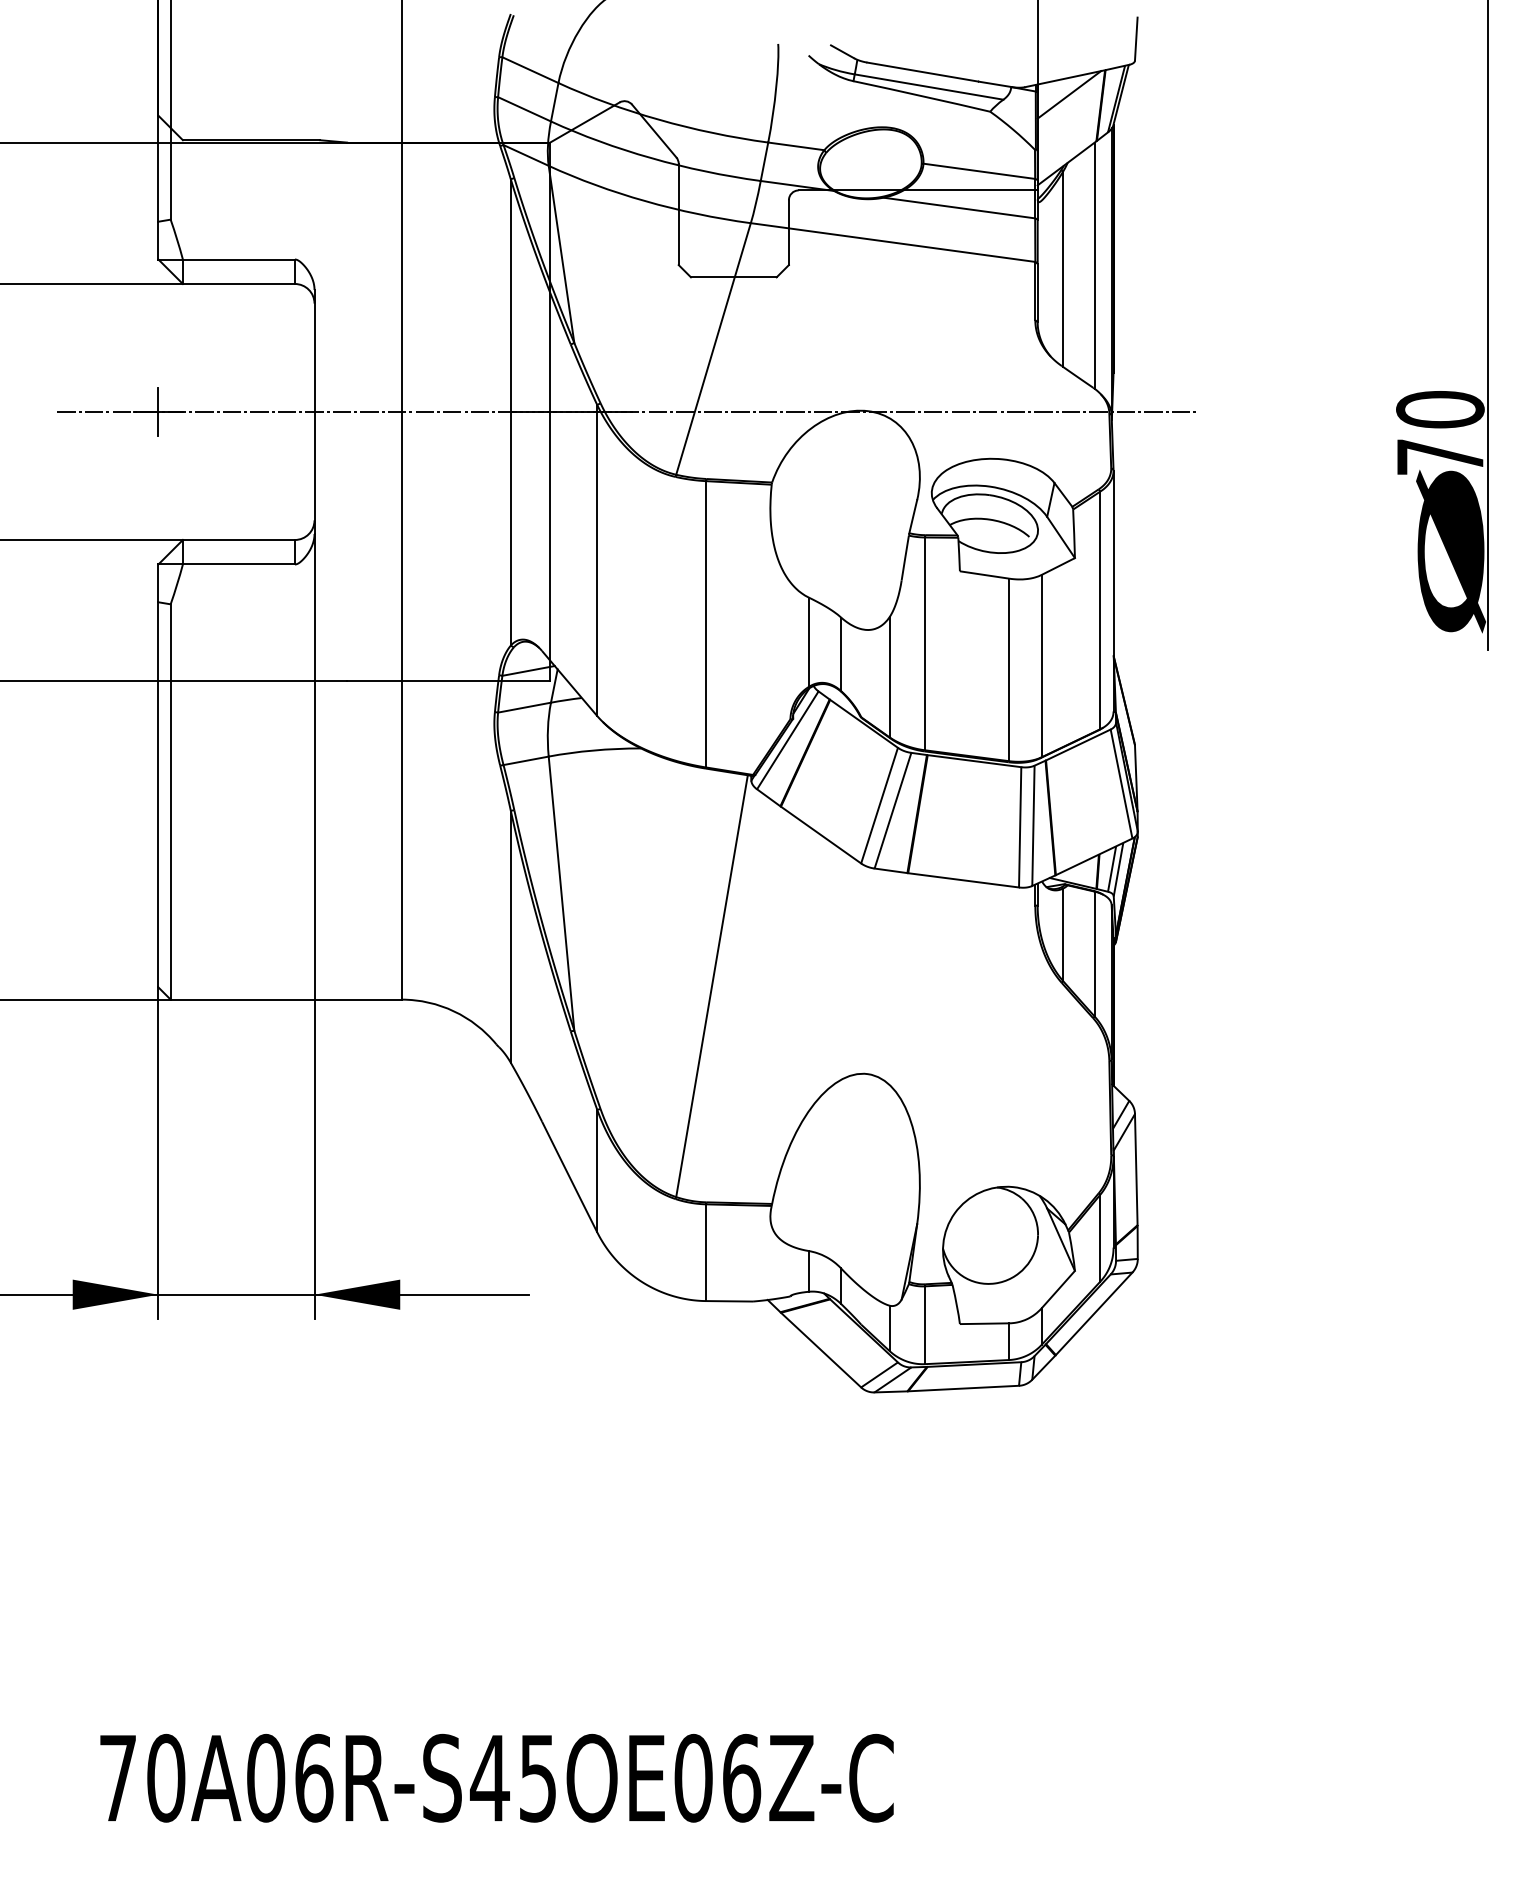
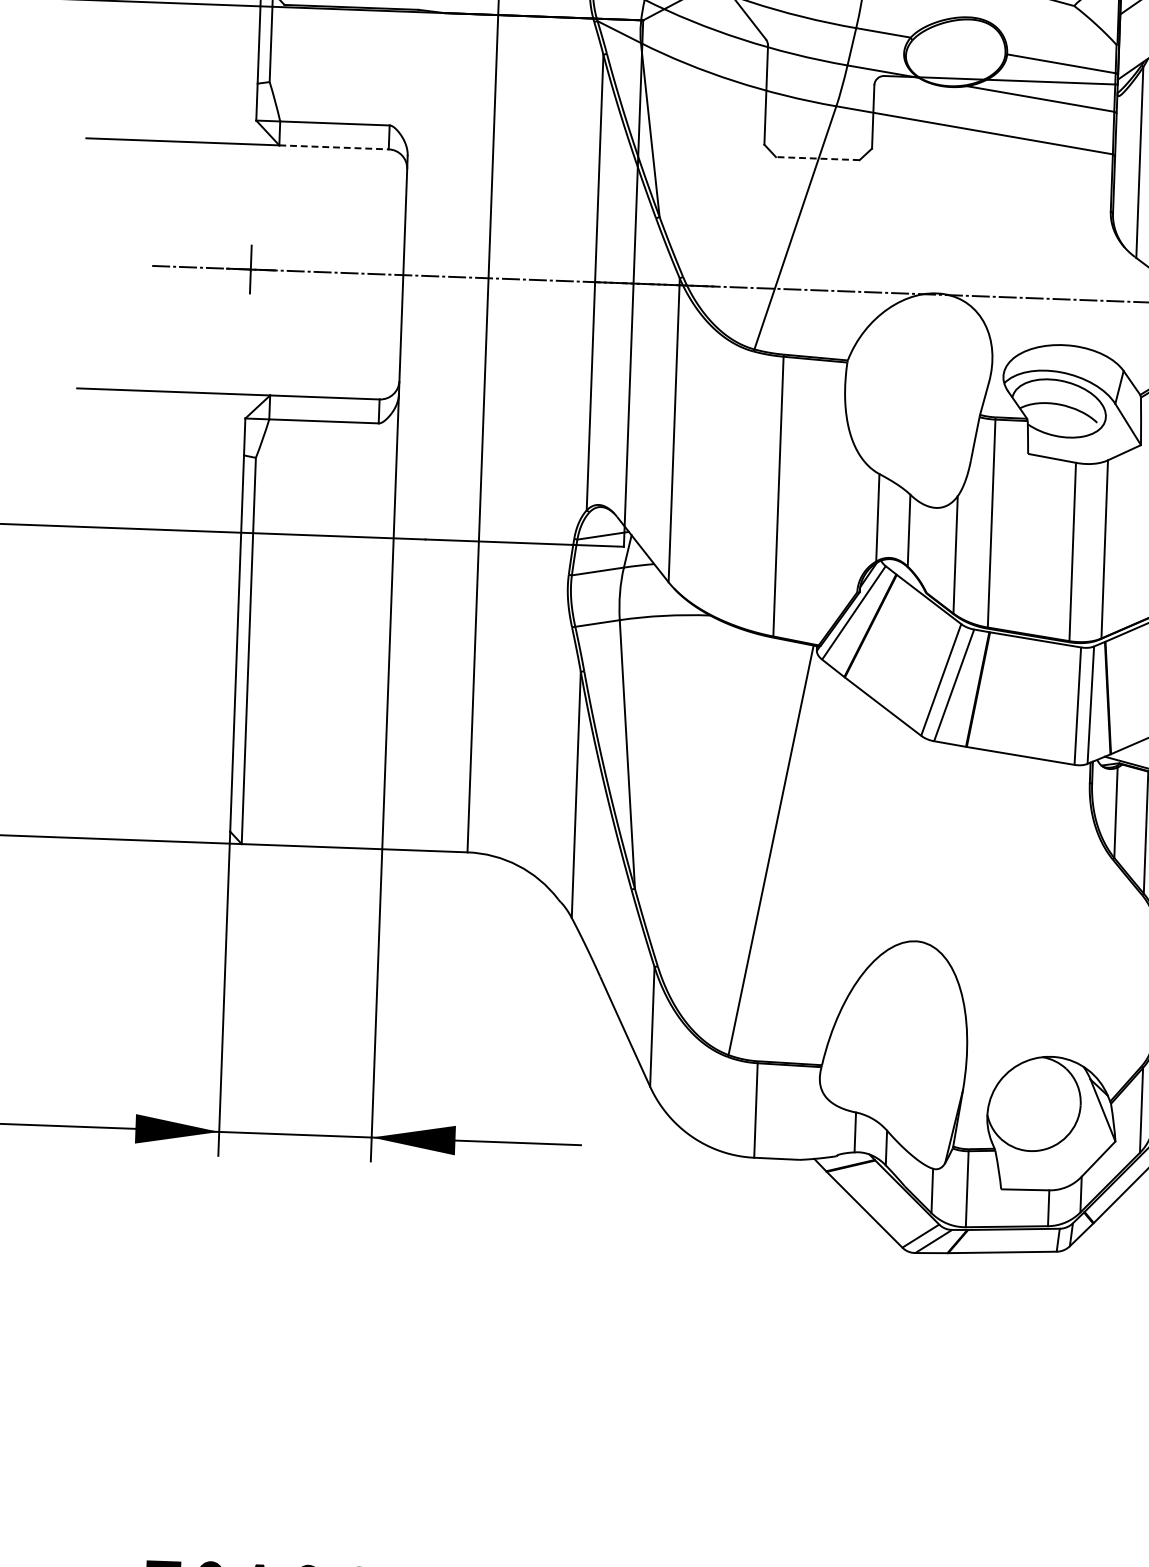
line: (733, 277) -> (817, 158), solid -> dashed
line: (239, 284) -> (334, 147), solid -> dashed

